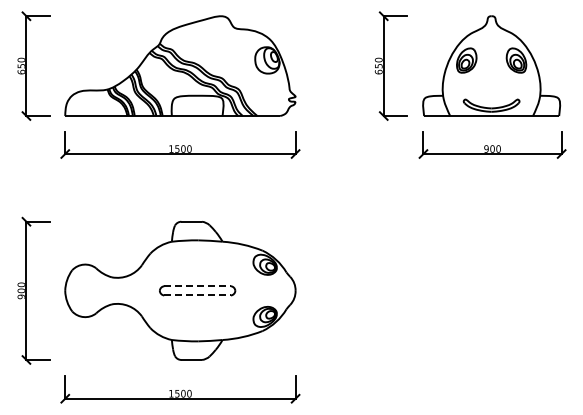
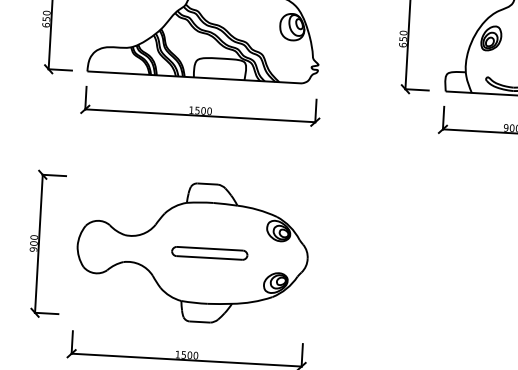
line: (198, 286) -> (210, 249), dashed -> solid
line: (198, 295) -> (210, 258), dashed -> solid

